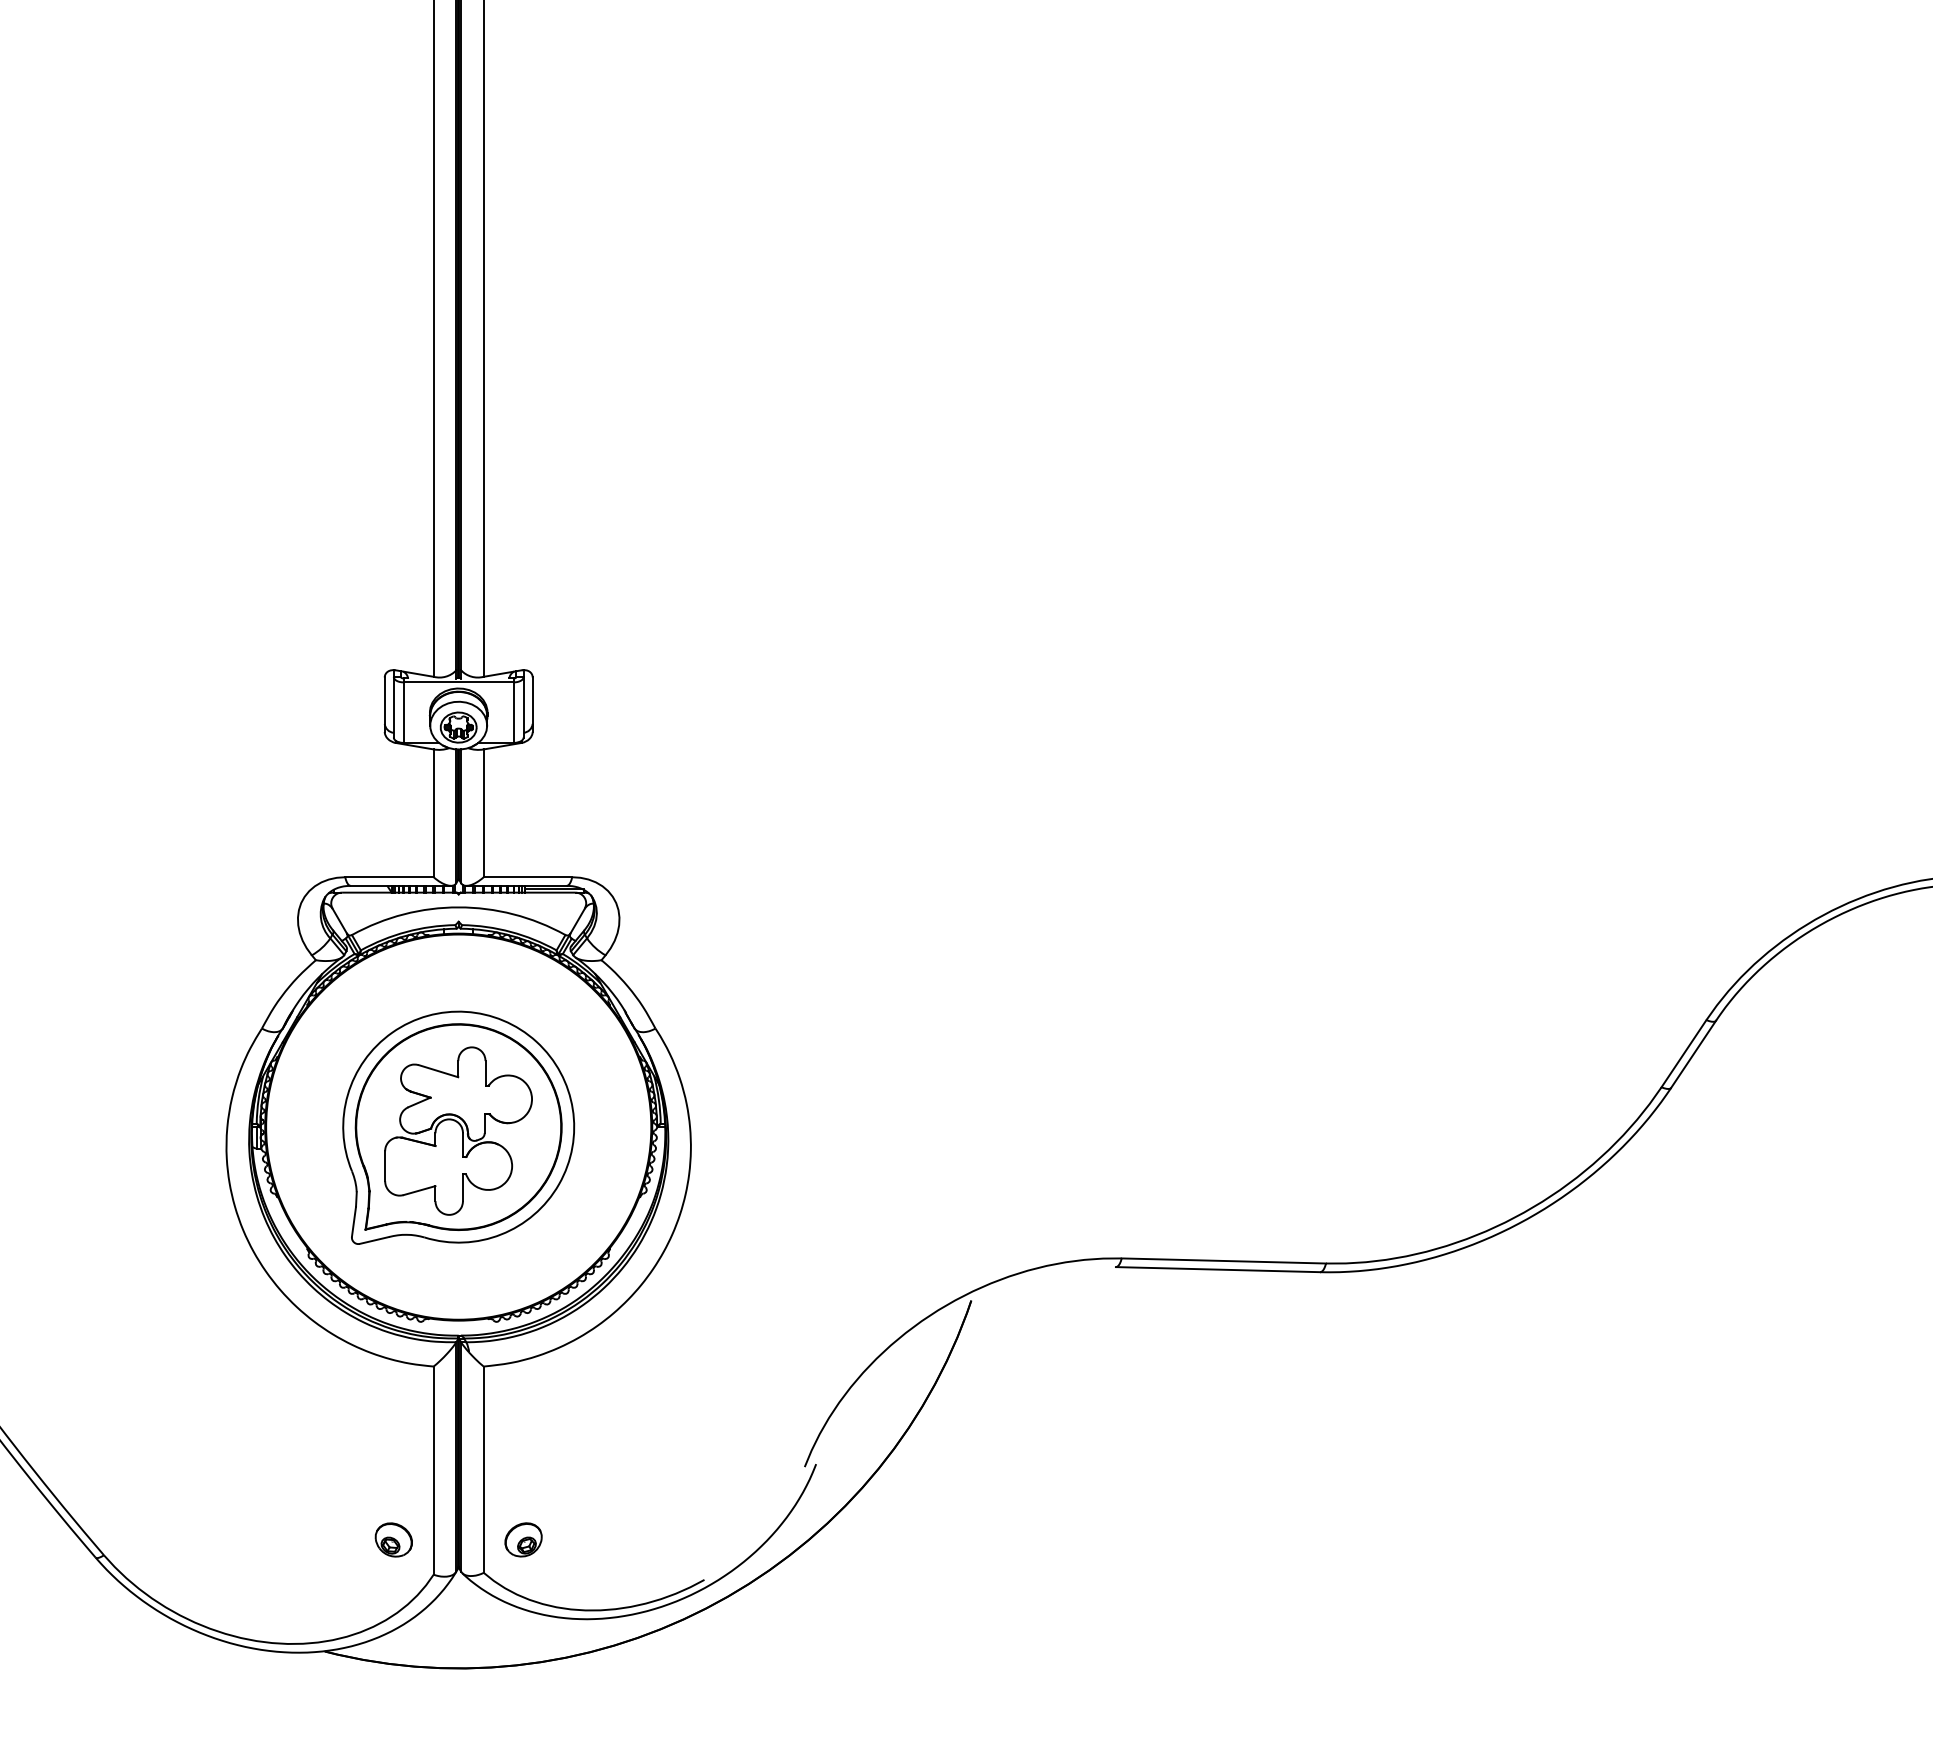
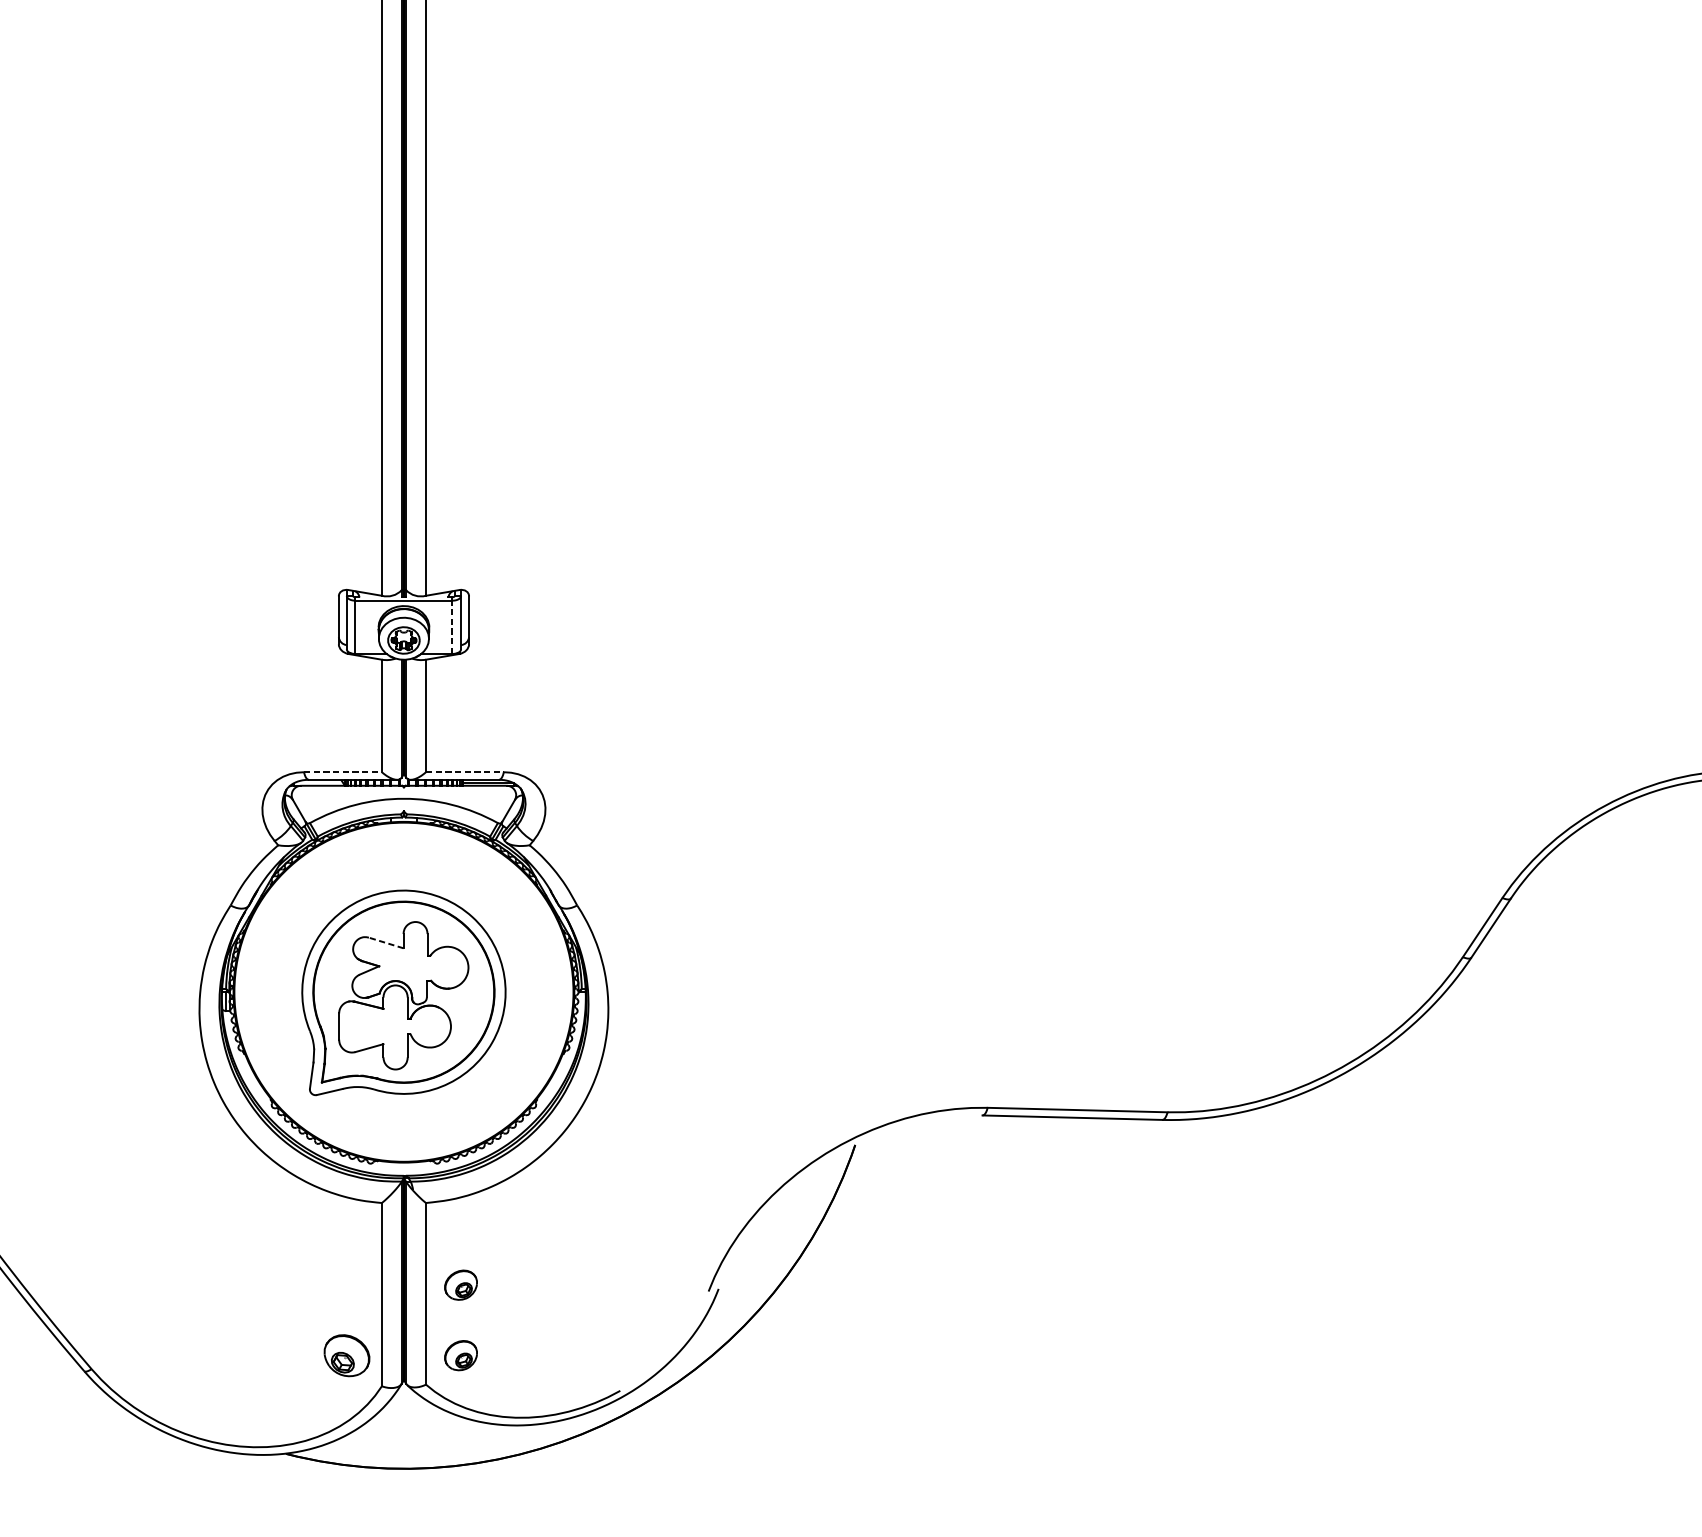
line: (513, 712) -> (452, 627), solid -> dashed
line: (389, 877) -> (343, 772), solid -> dashed
line: (528, 877) -> (465, 772), solid -> dashed
line: (438, 1071) -> (386, 943), solid -> dashed
part: (523, 1459) -> (460, 1284), added
part: (393, 1539) -> (346, 1355), size x1.4

